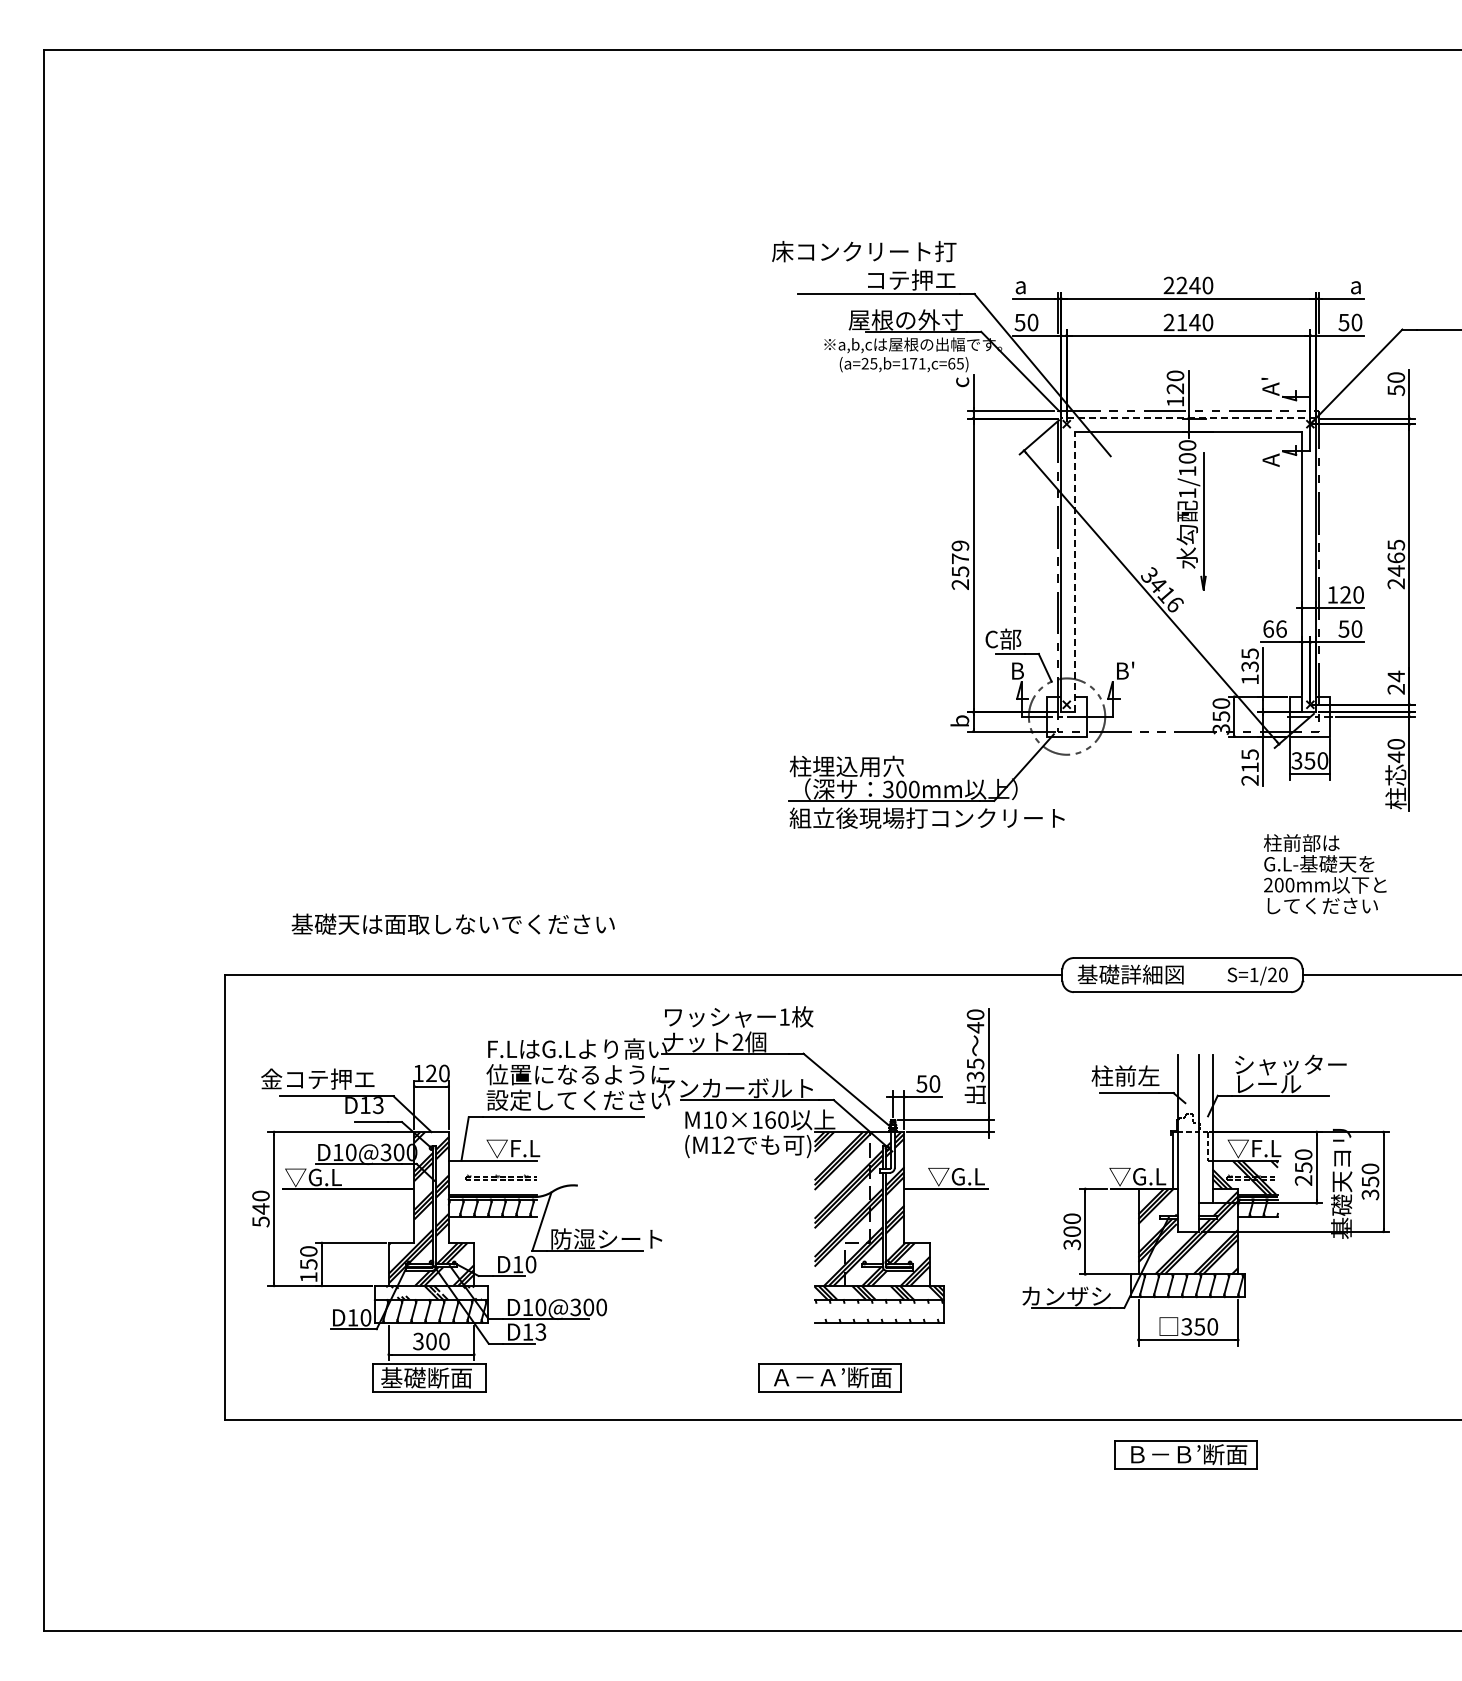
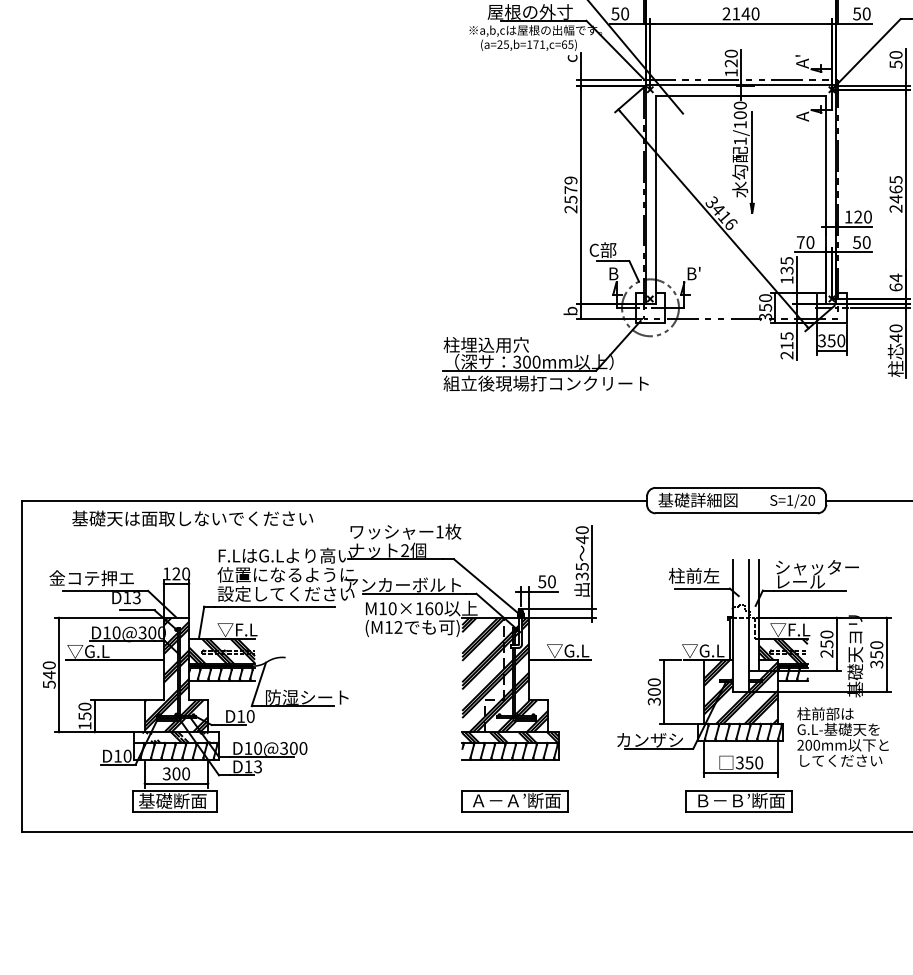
line: (1188, 418) -> (741, 85), dashed -> solid
line: (1074, 572) -> (656, 200), dashed -> solid
text: (1274, 628) -> (805, 242), 66 -> 70
text: (1396, 688) -> (896, 286), 24 -> 64
text: (1325, 874) -> (843, 737), moved
text: (452, 923) -> (192, 518), moved
hatch: (492, 1177) -> (221, 651), added
hatch: (878, 1310) -> (509, 750), added
part: (829, 1377) -> (514, 800), moved
part: (1185, 1454) -> (738, 800), moved

